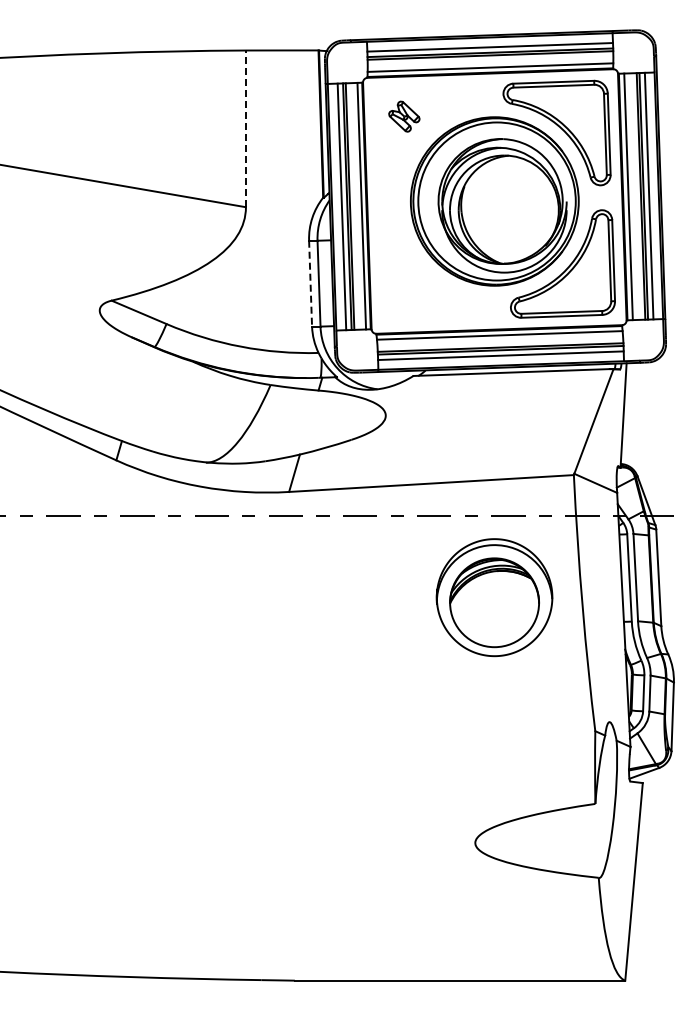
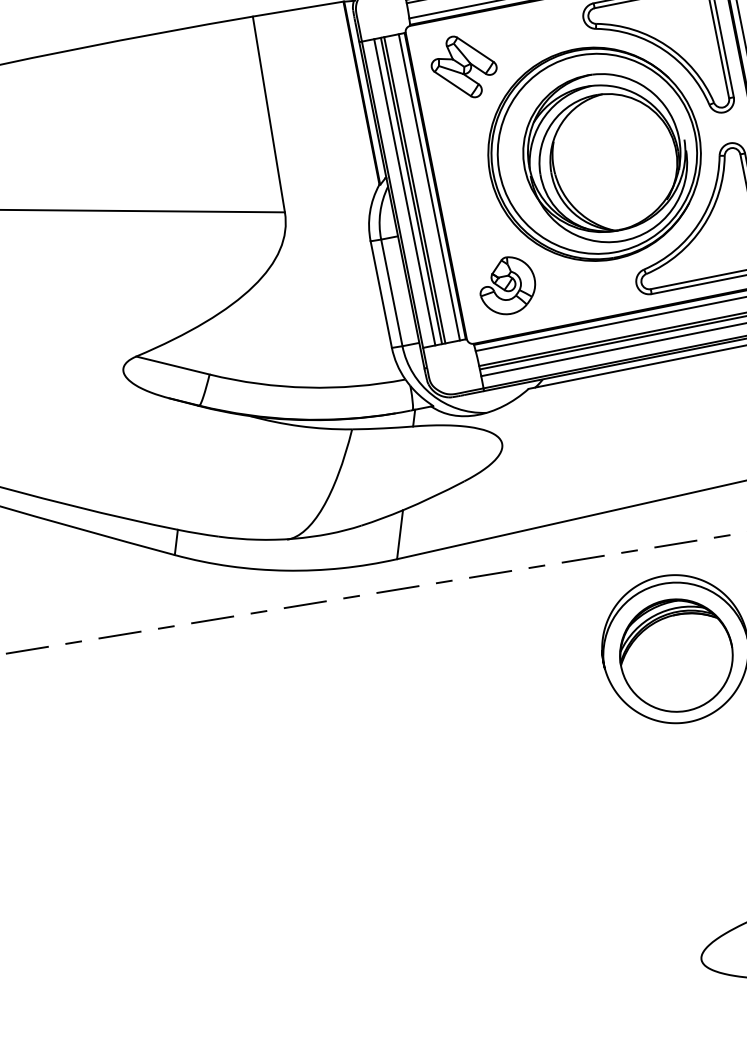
part: (404, 116) -> (464, 66), size x1.67
line: (245, 128) -> (268, 114), dashed -> solid
line: (310, 283) -> (381, 294), dashed -> solid
part: (410, 292) -> (507, 285), added

